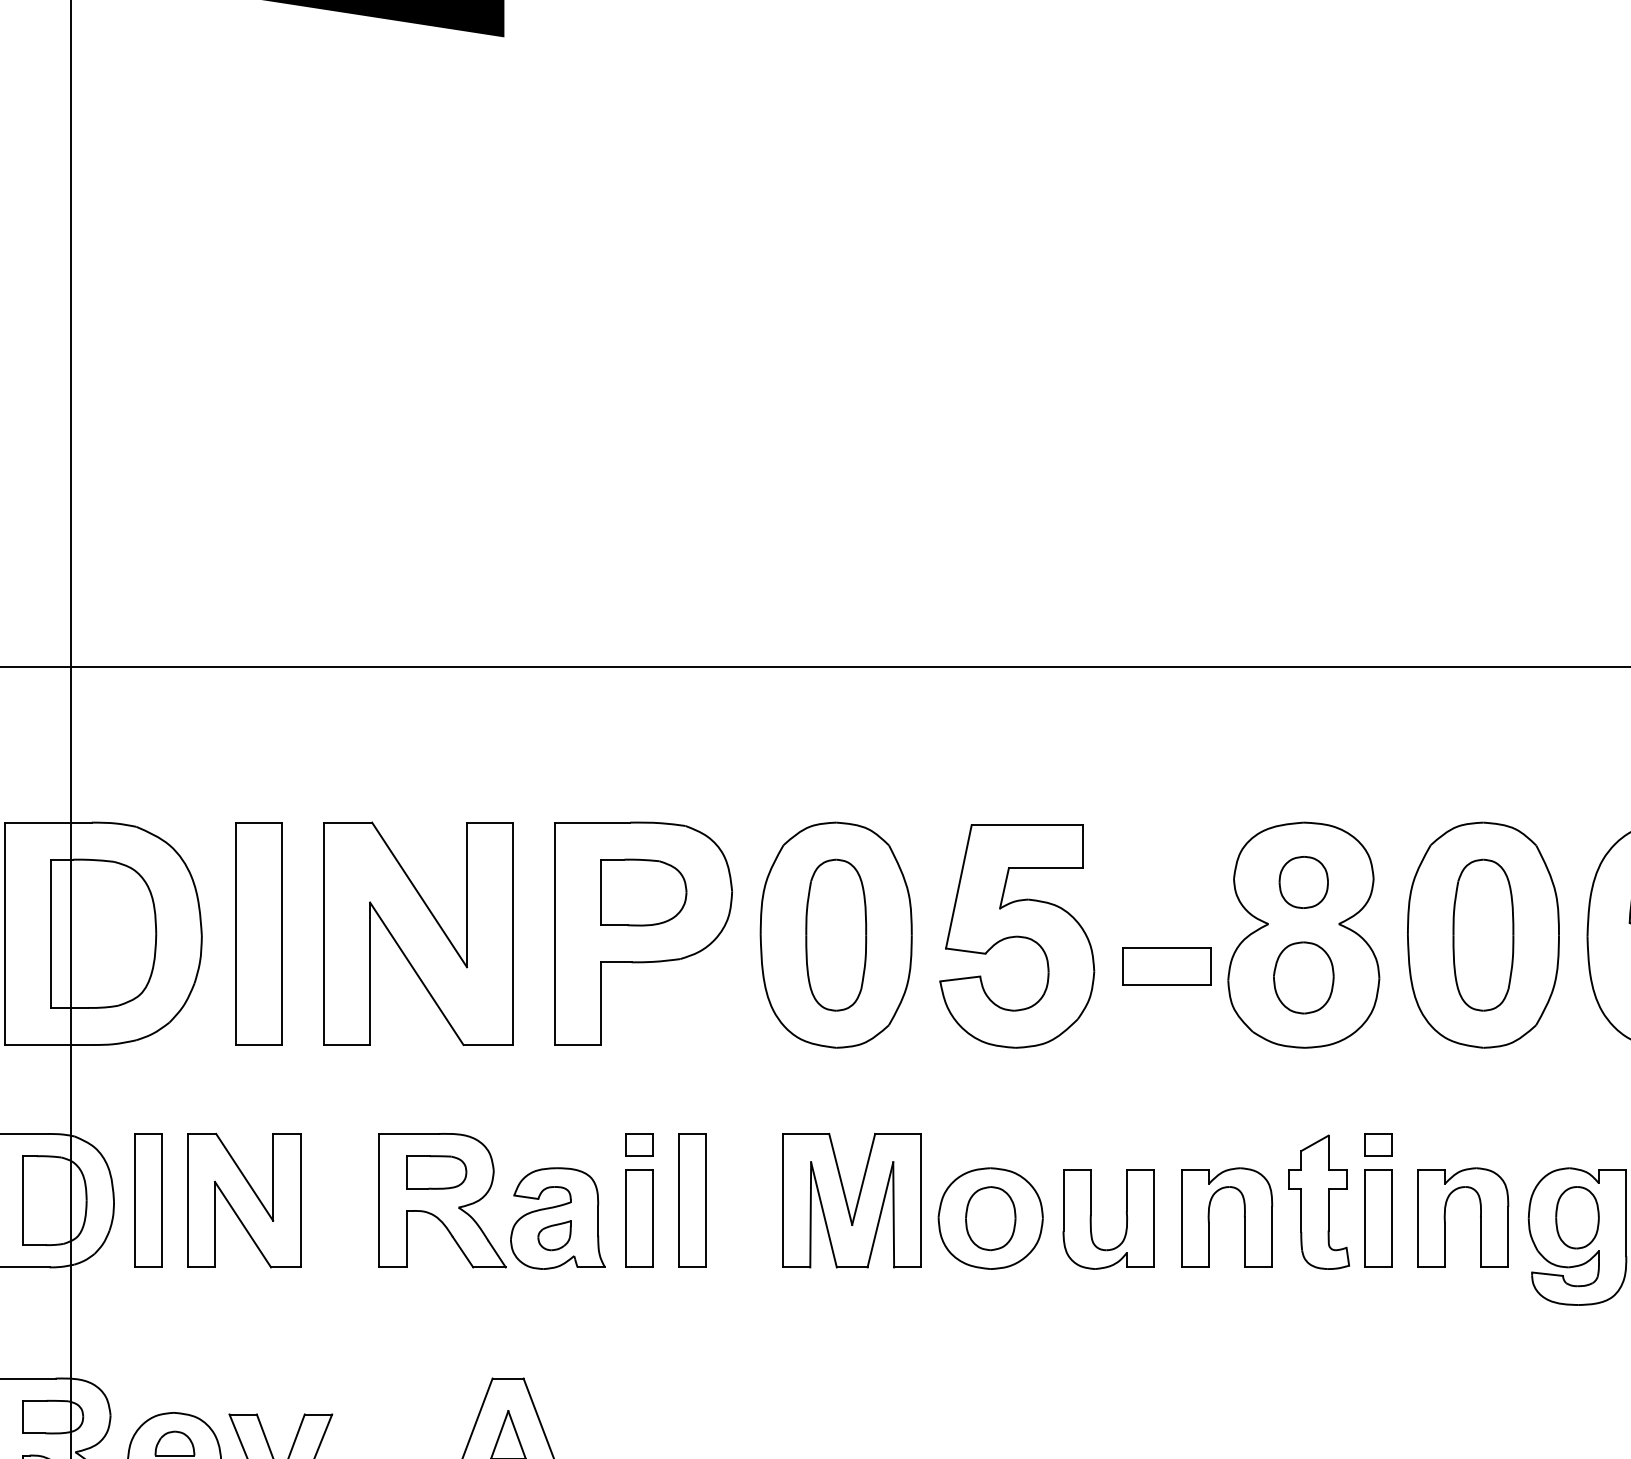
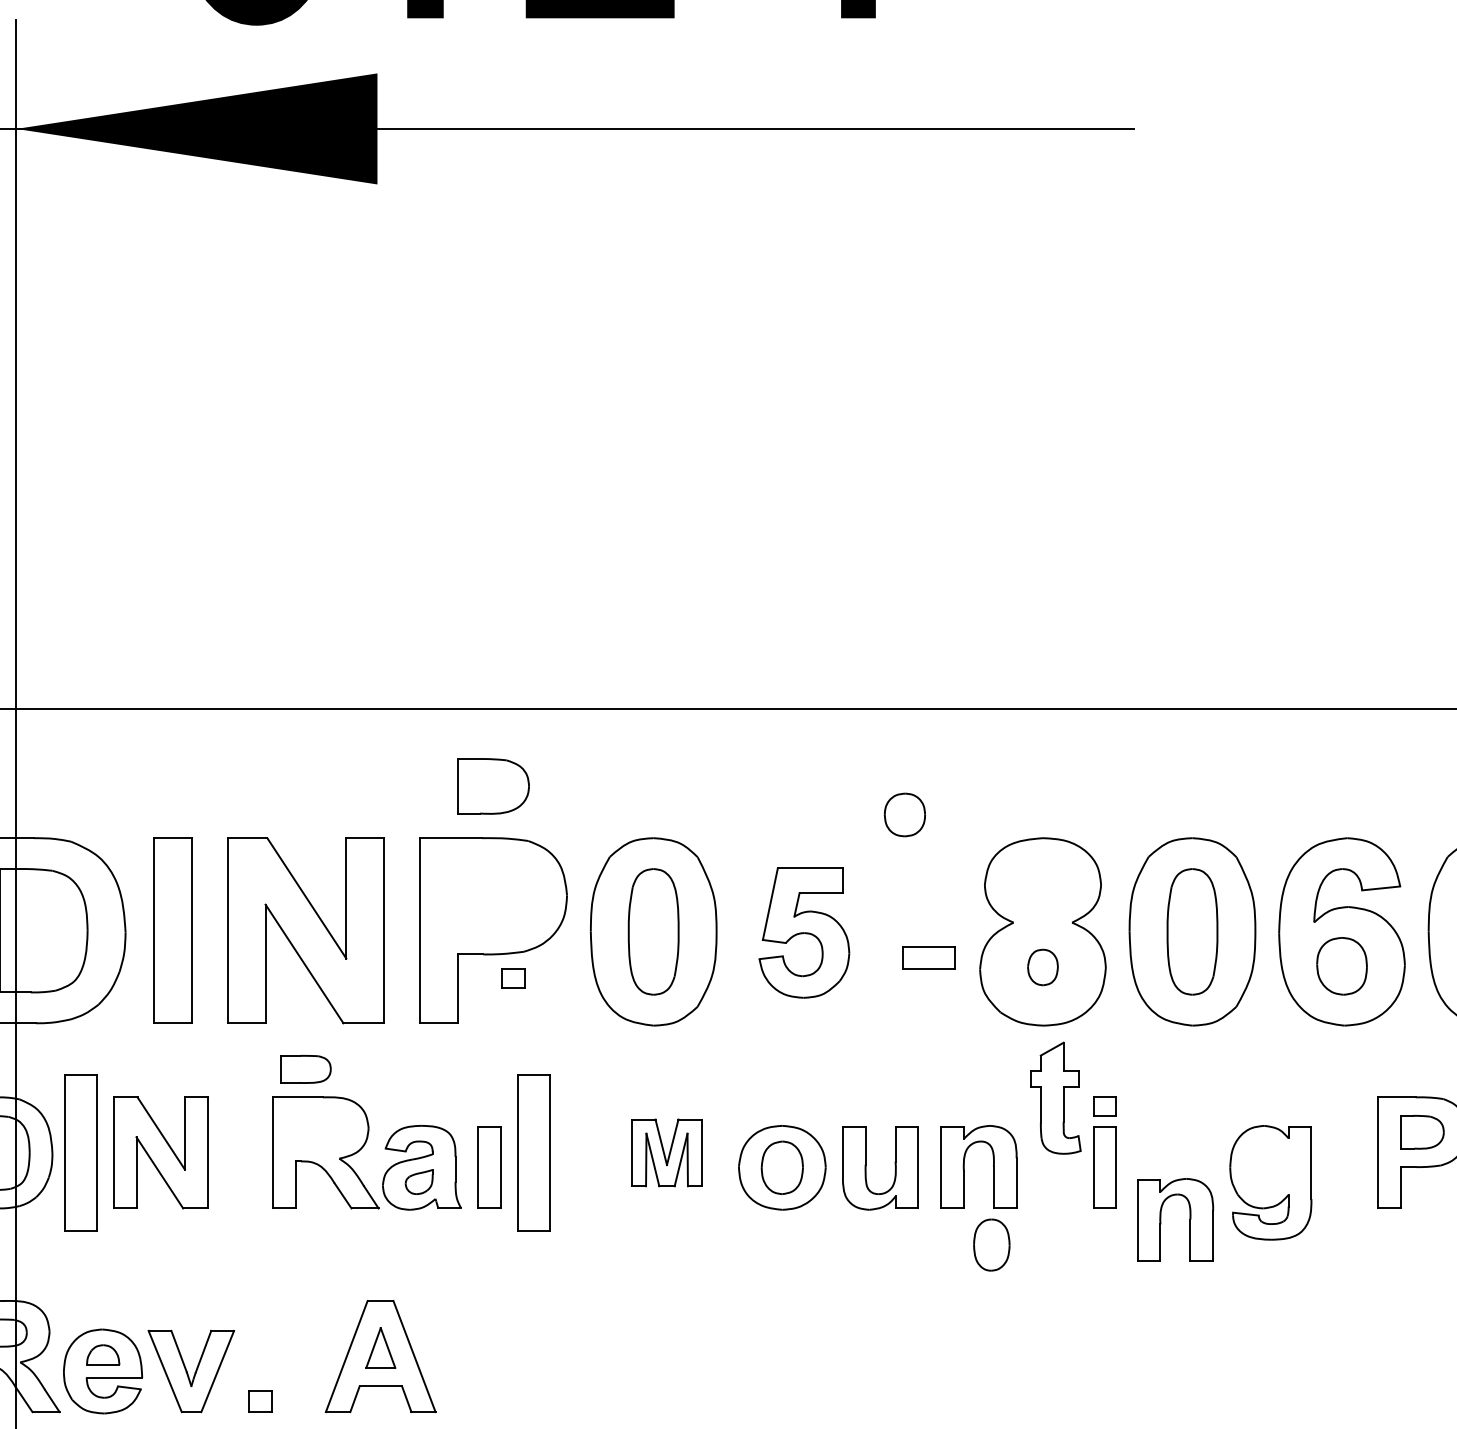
part: (1303, 881) -> (904, 814), moved
part: (643, 892) -> (493, 786), moved
part: (1017, 935) -> (804, 932), size x0.7
part: (1166, 965) -> (928, 957), size x0.7
part: (1303, 977) -> (1042, 967), size x0.6
part: (638, 1144) -> (513, 978), moved
part: (435, 1172) -> (305, 1069), moved
part: (147, 1200) -> (80, 1152), size x1.4
part: (691, 1200) -> (533, 1152), size x1.4
part: (851, 1200) -> (666, 1152), size x0.6
part: (1318, 1201) -> (1055, 1097), moved
part: (1446, 1217) -> (1161, 1219), moved
part: (1577, 1217) -> (991, 1244), moved

